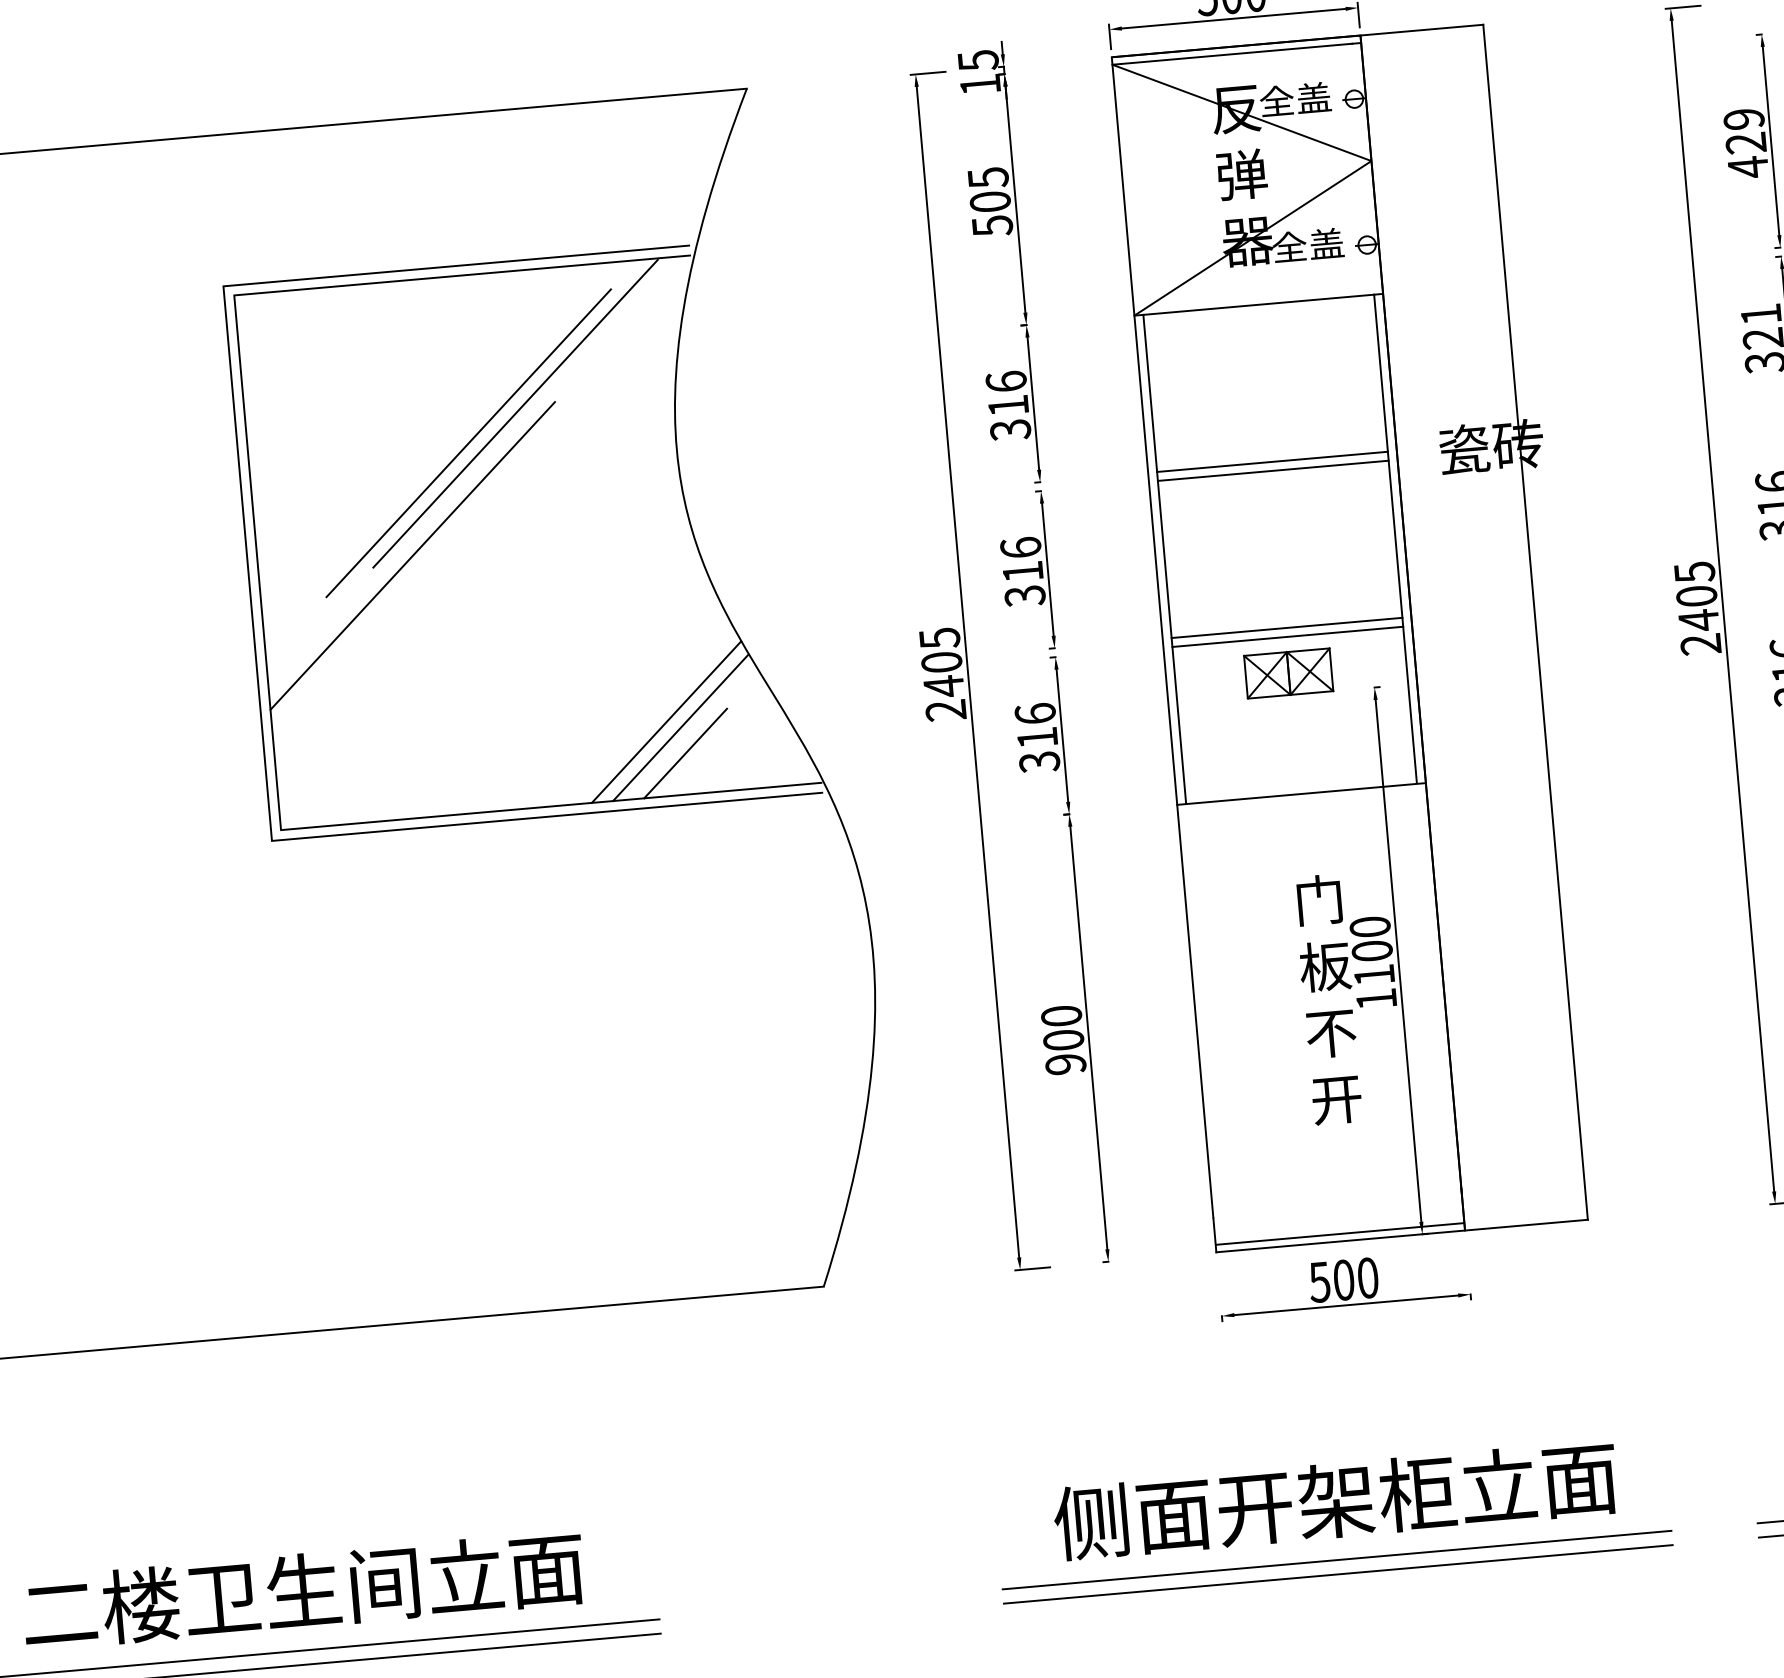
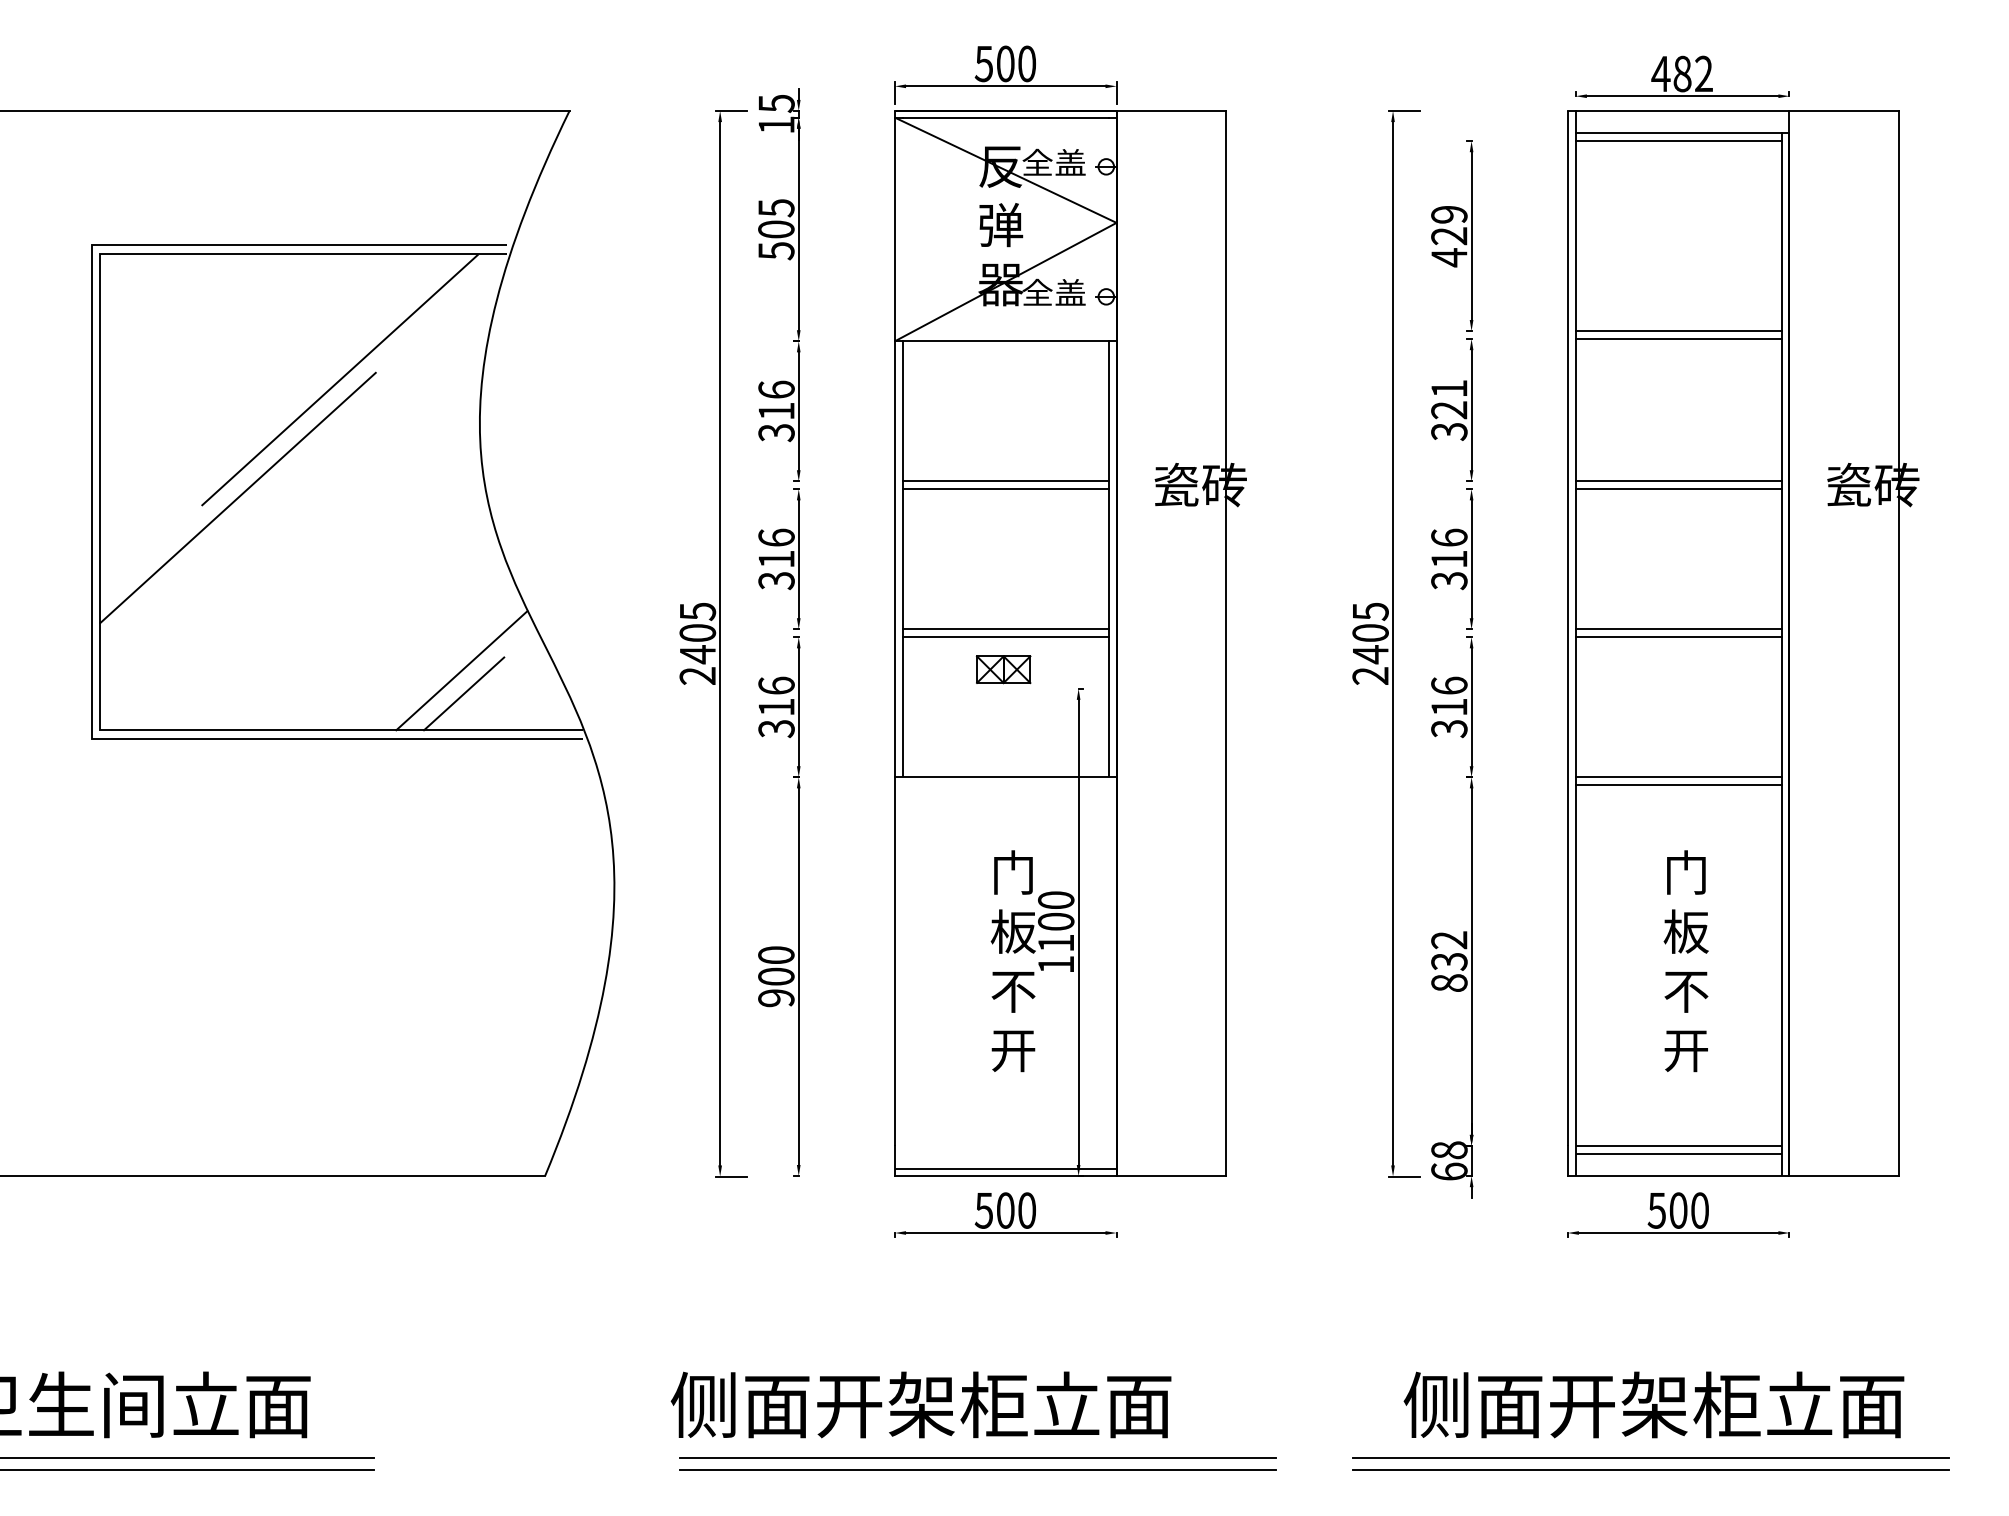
line: (468, 443) -> (296, 402), removed
part: (1288, 673) -> (1003, 669), size x0.7
line: (666, 722) -> (449, 664), removed
text: (1334, 1500) -> (920, 1404), moved

